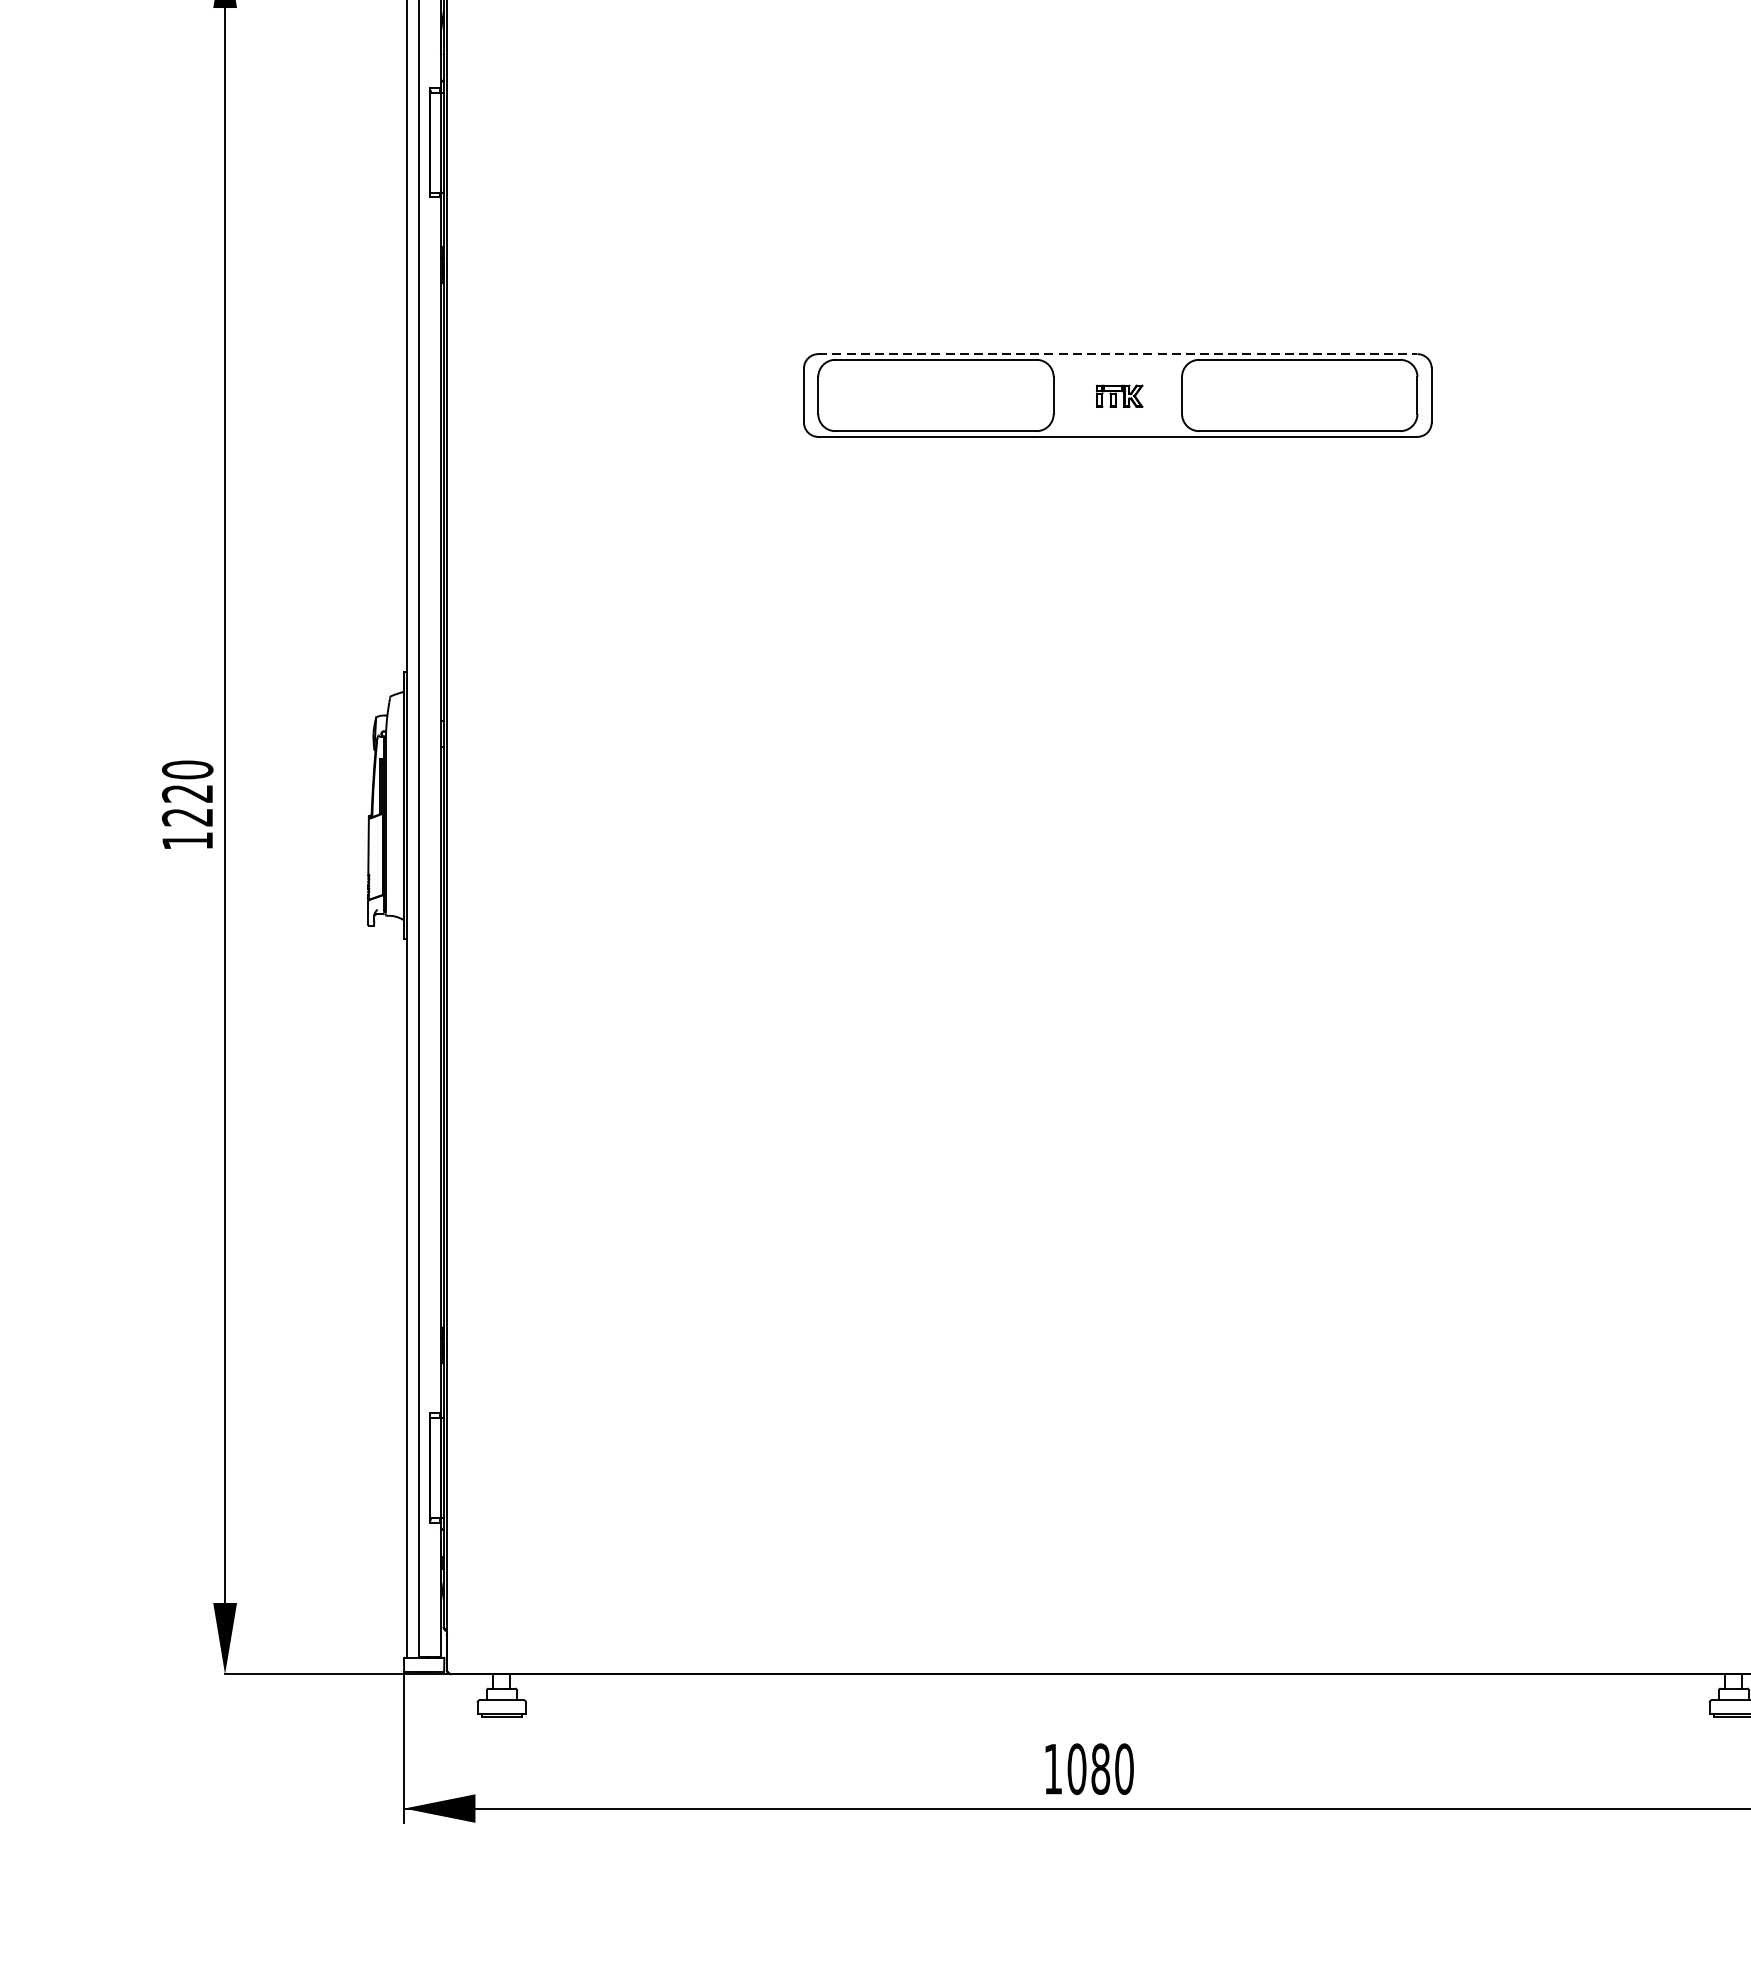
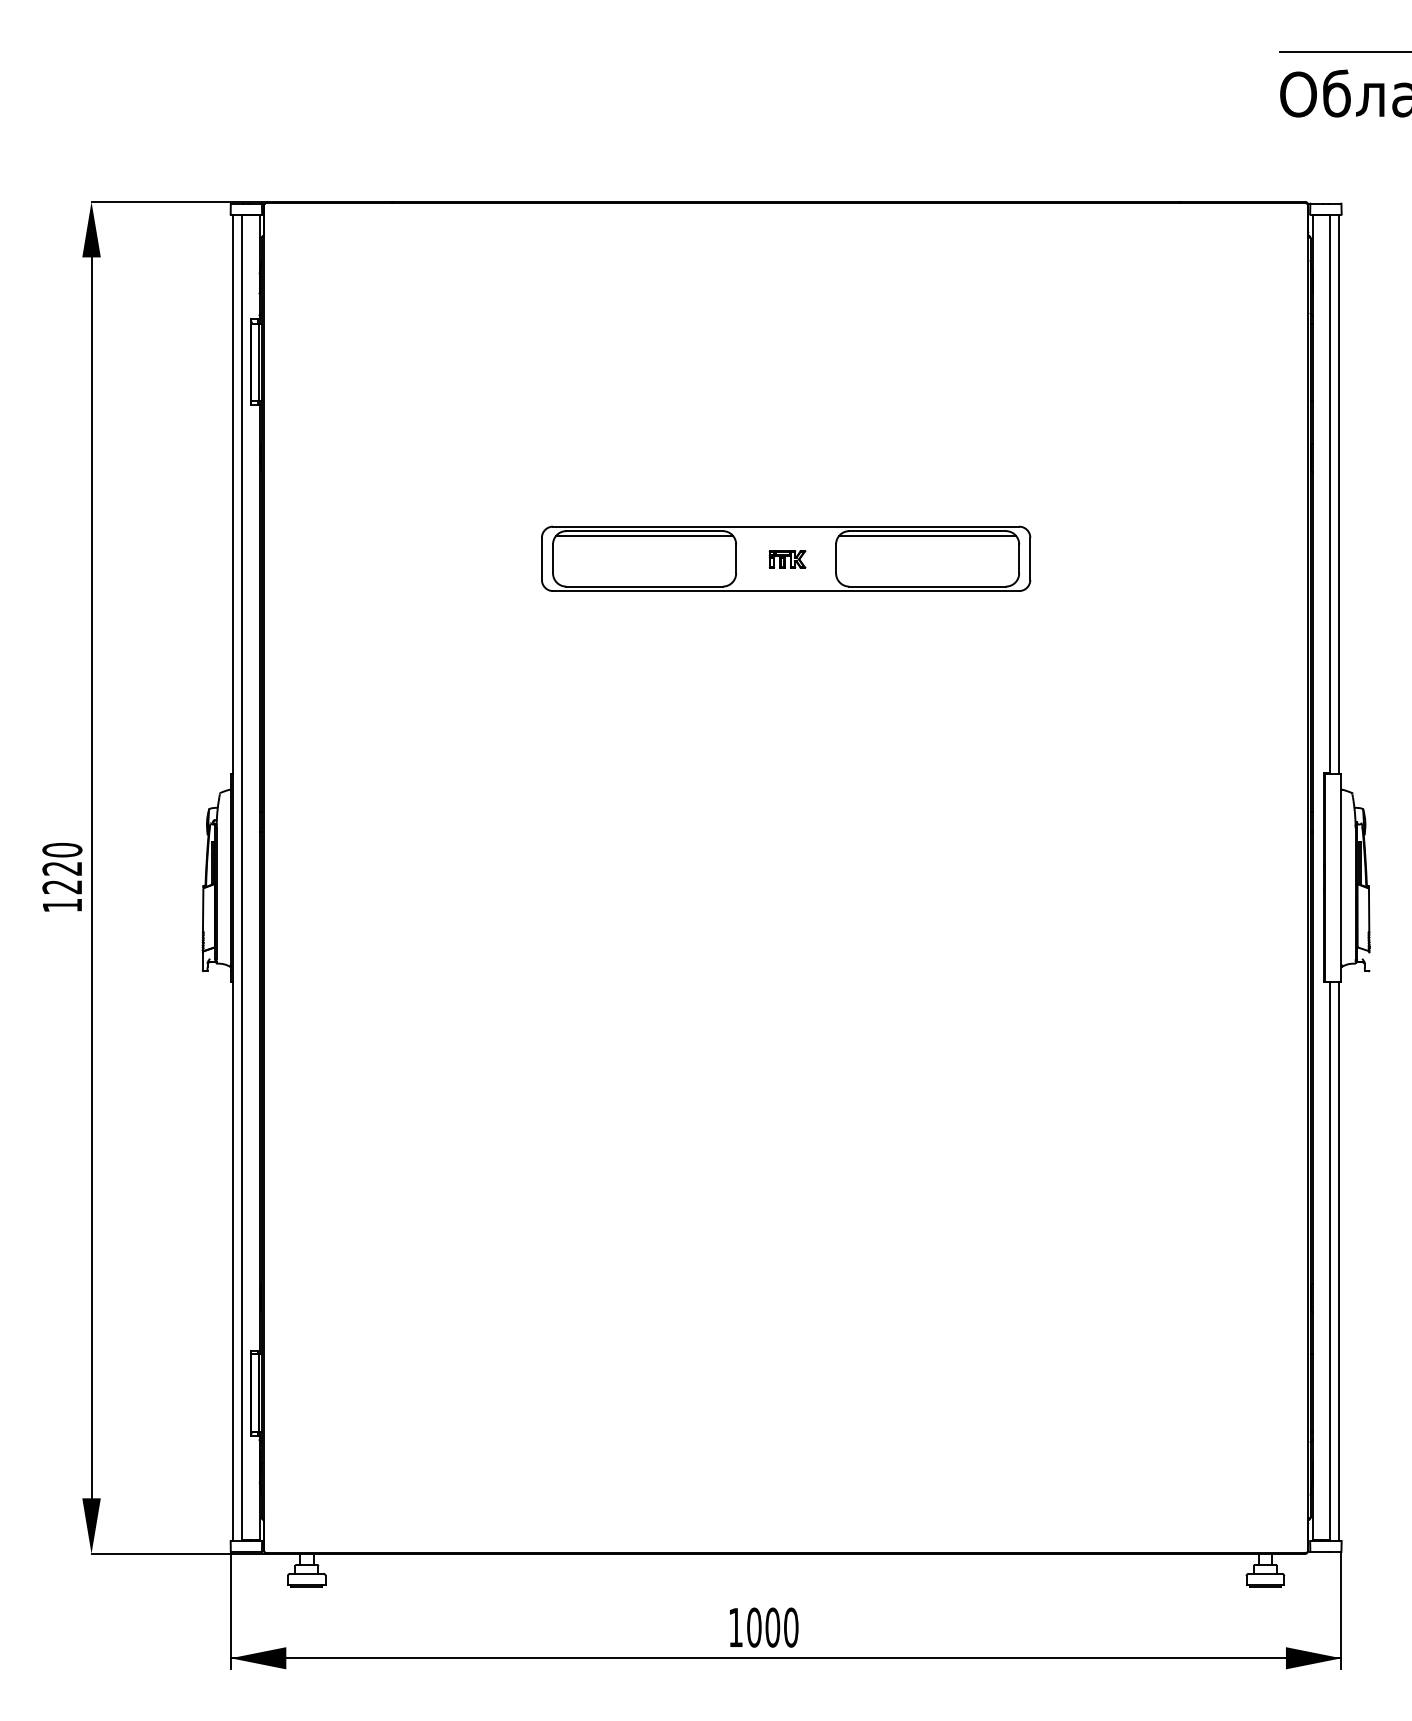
line: (1118, 353) -> (786, 526), dashed -> solid
line: (935, 365) -> (644, 535), added
line: (1299, 365) -> (927, 535), added
text: (1100, 1769) -> (772, 1627), 1080 -> 1000

